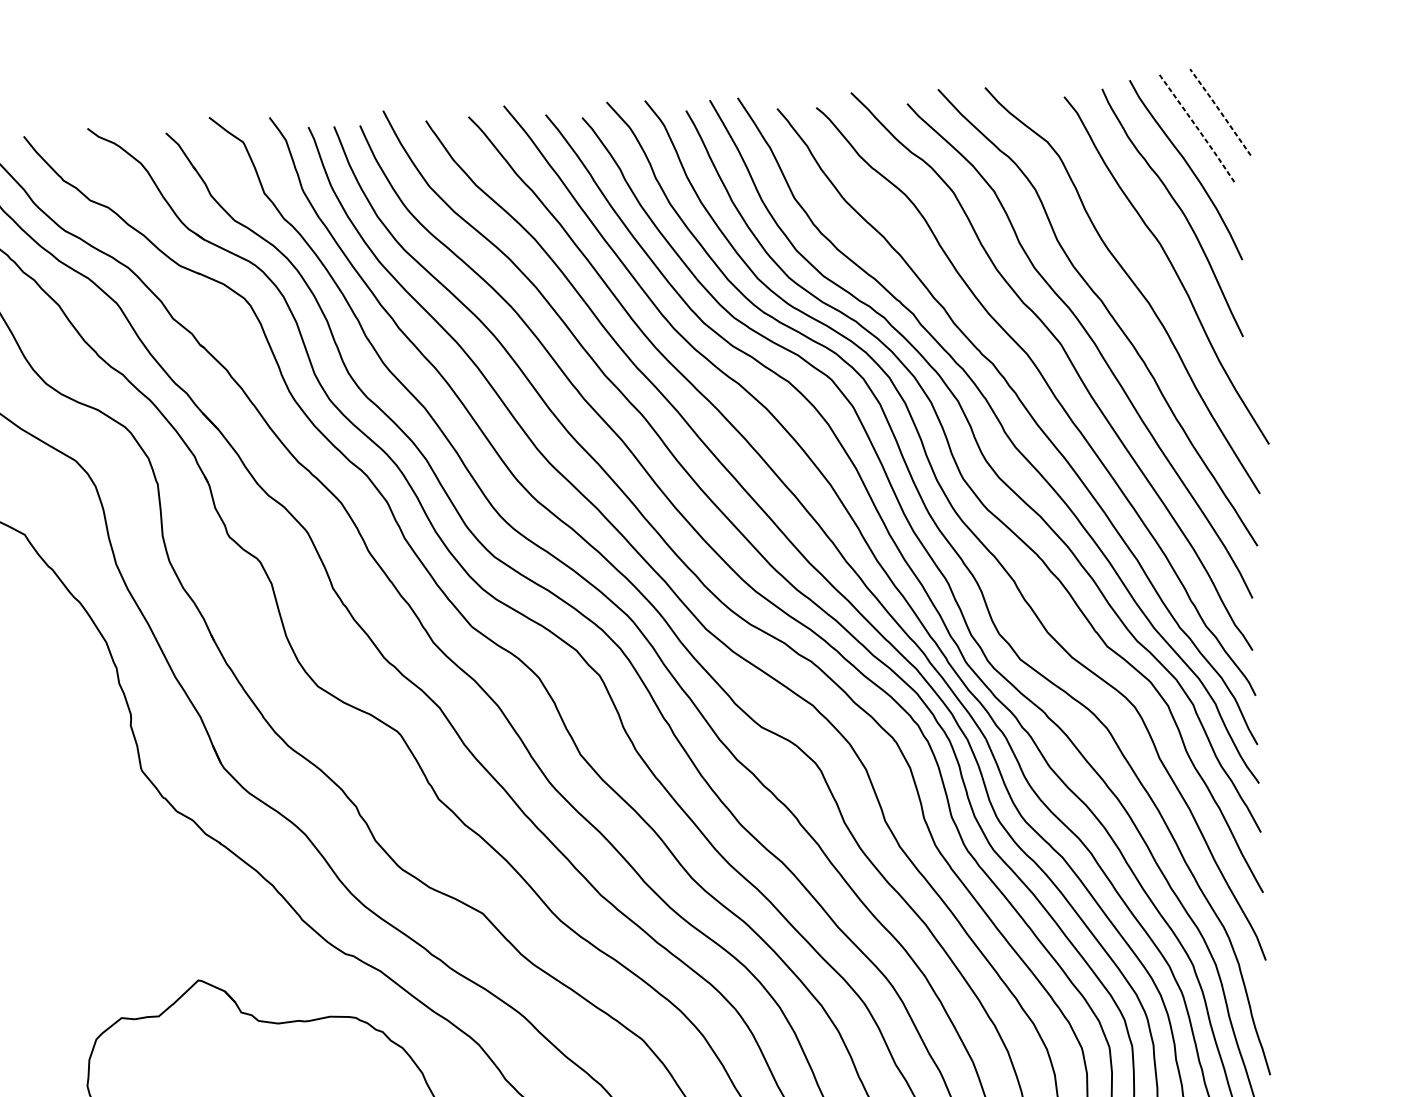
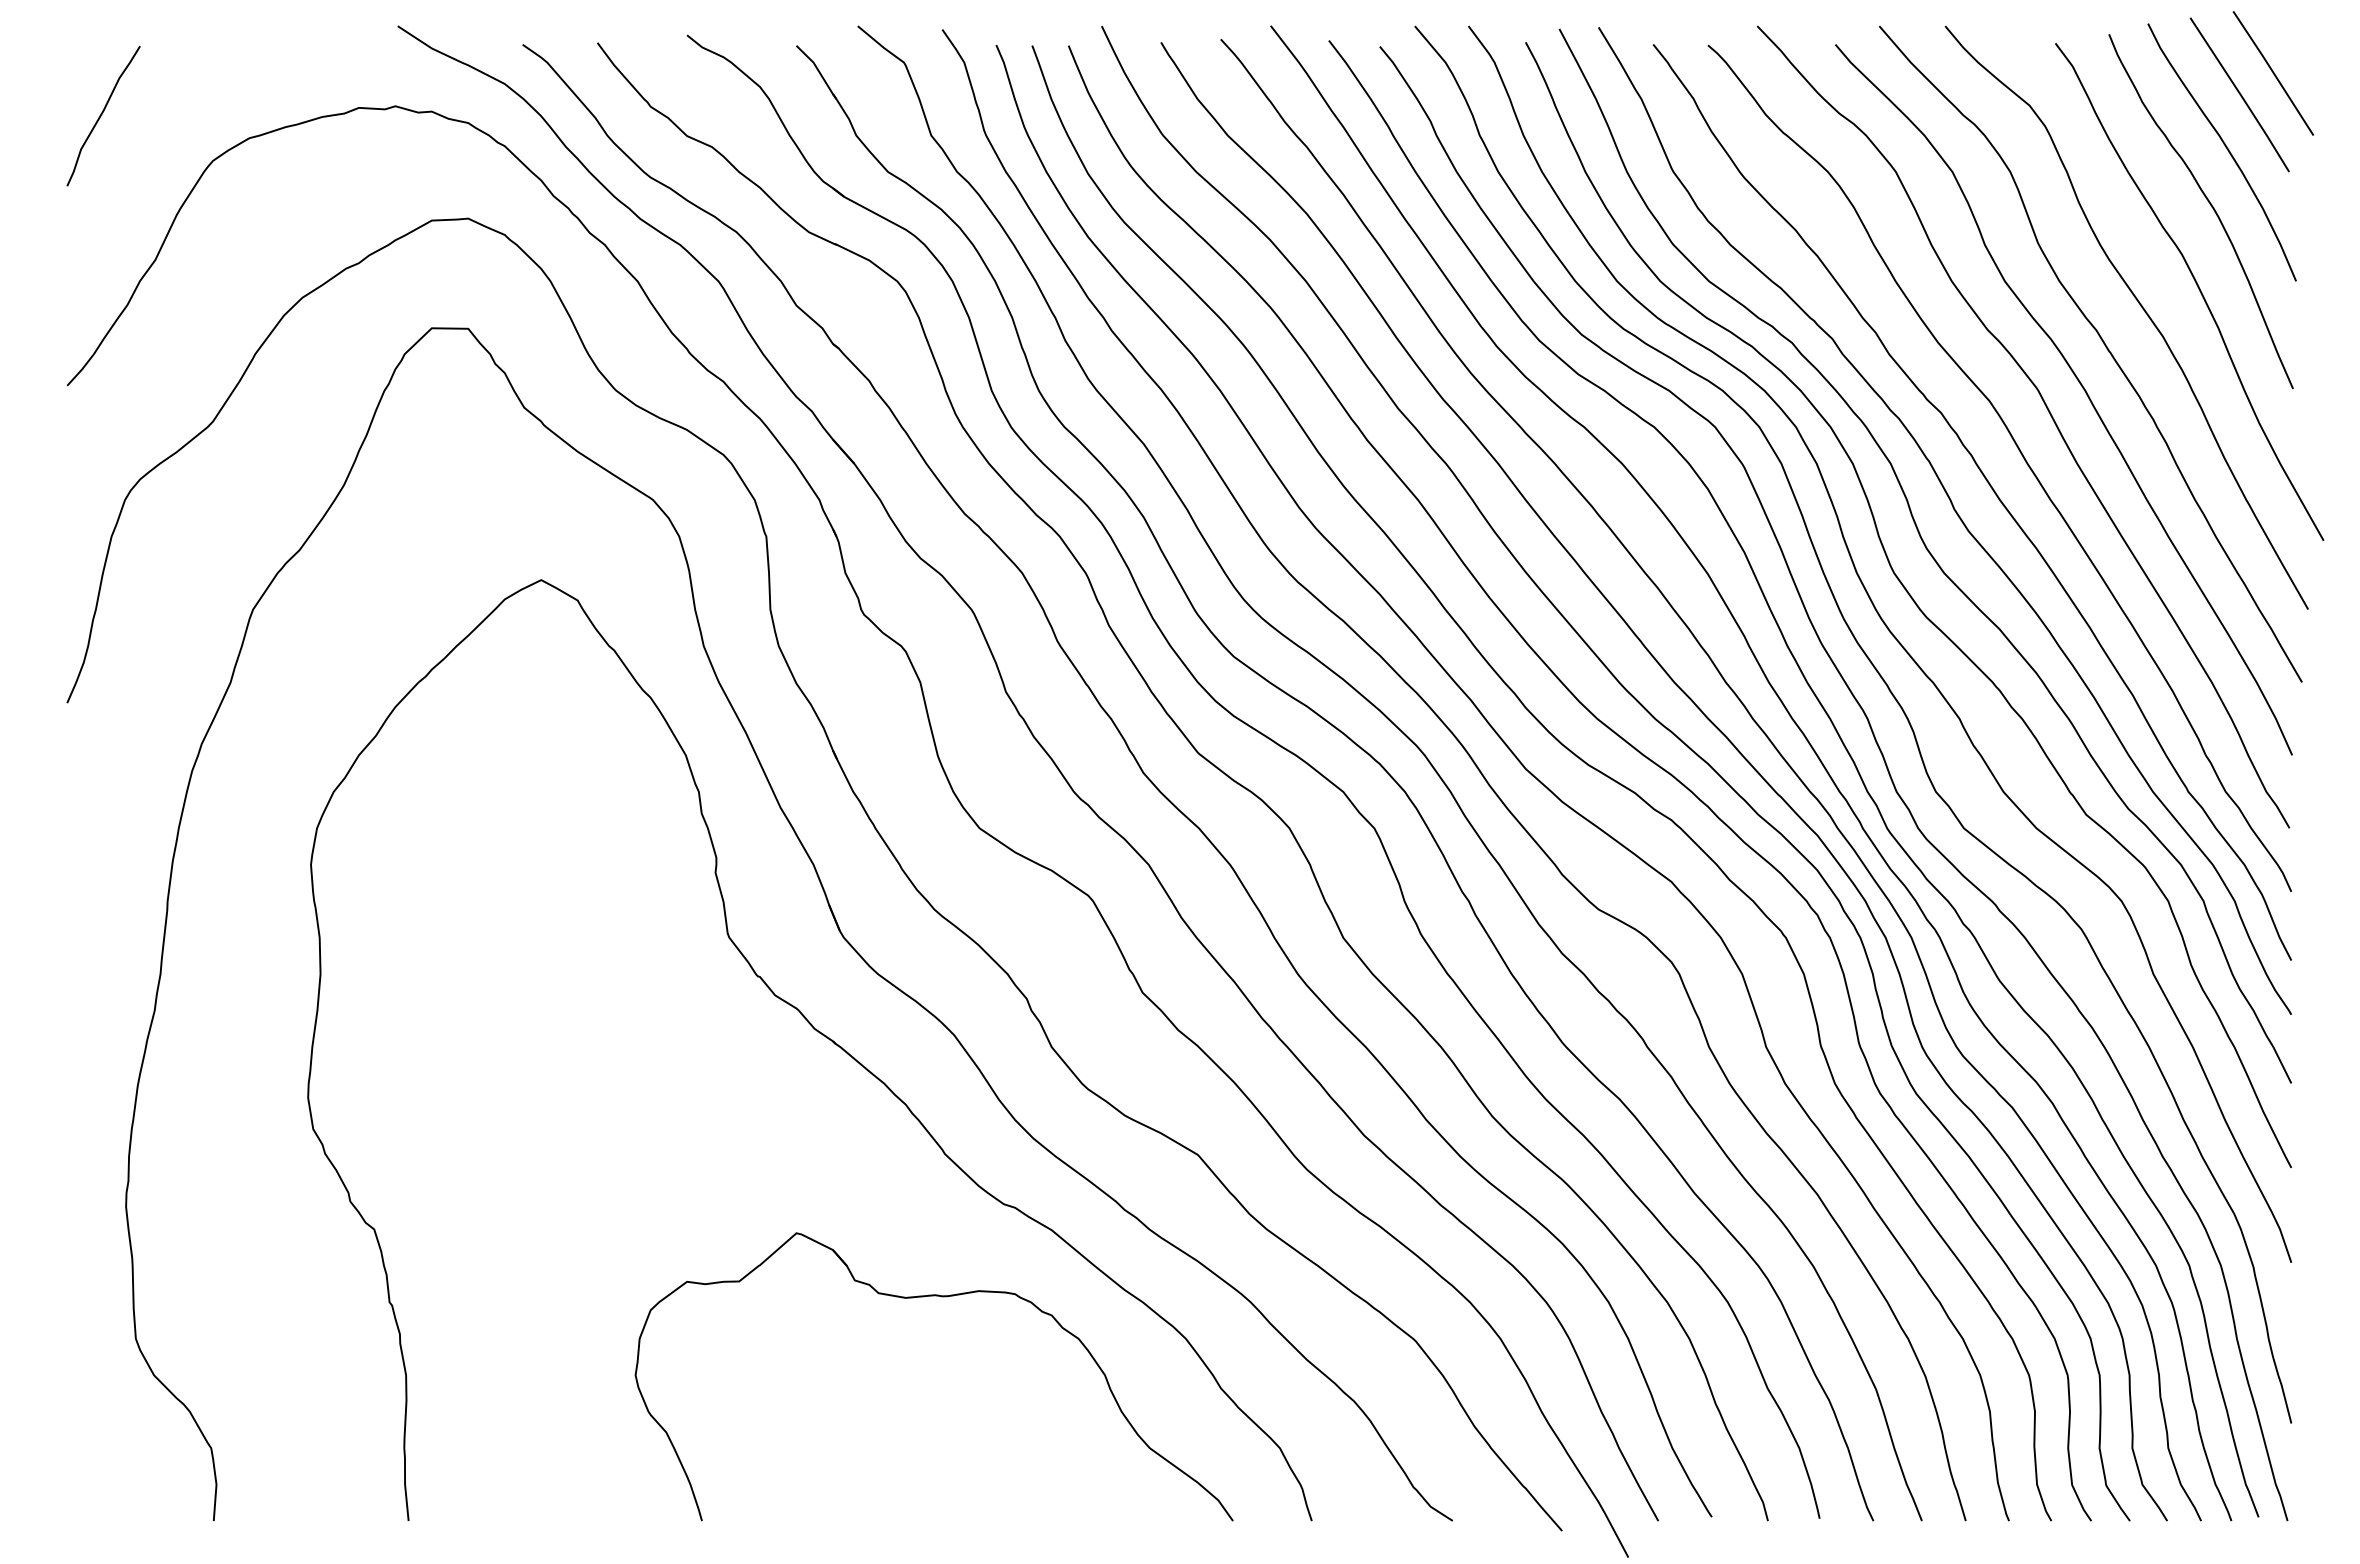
line: (1220, 111) -> (2273, 72), dashed -> solid
line: (1198, 128) -> (2241, 95), dashed -> solid

